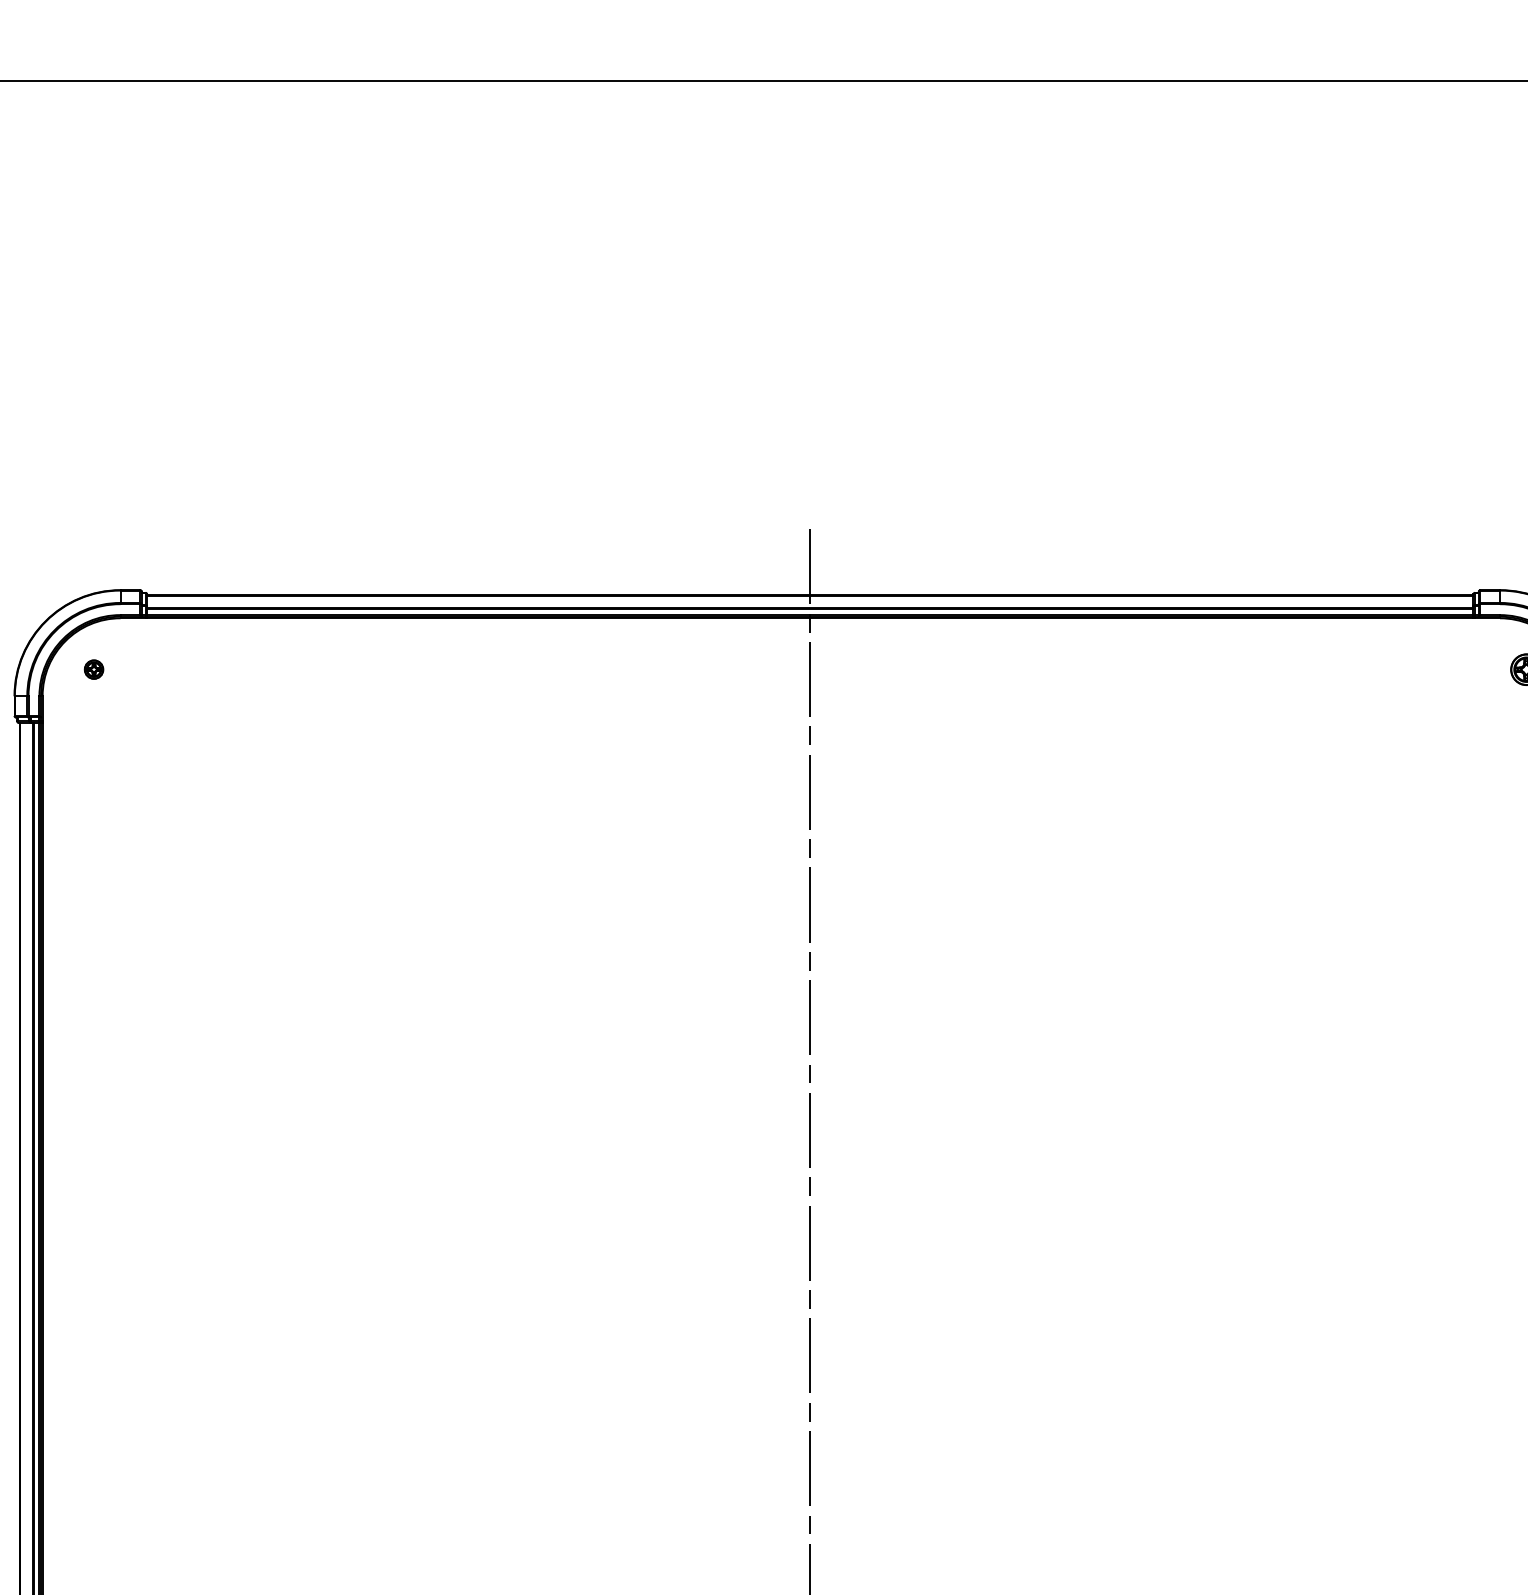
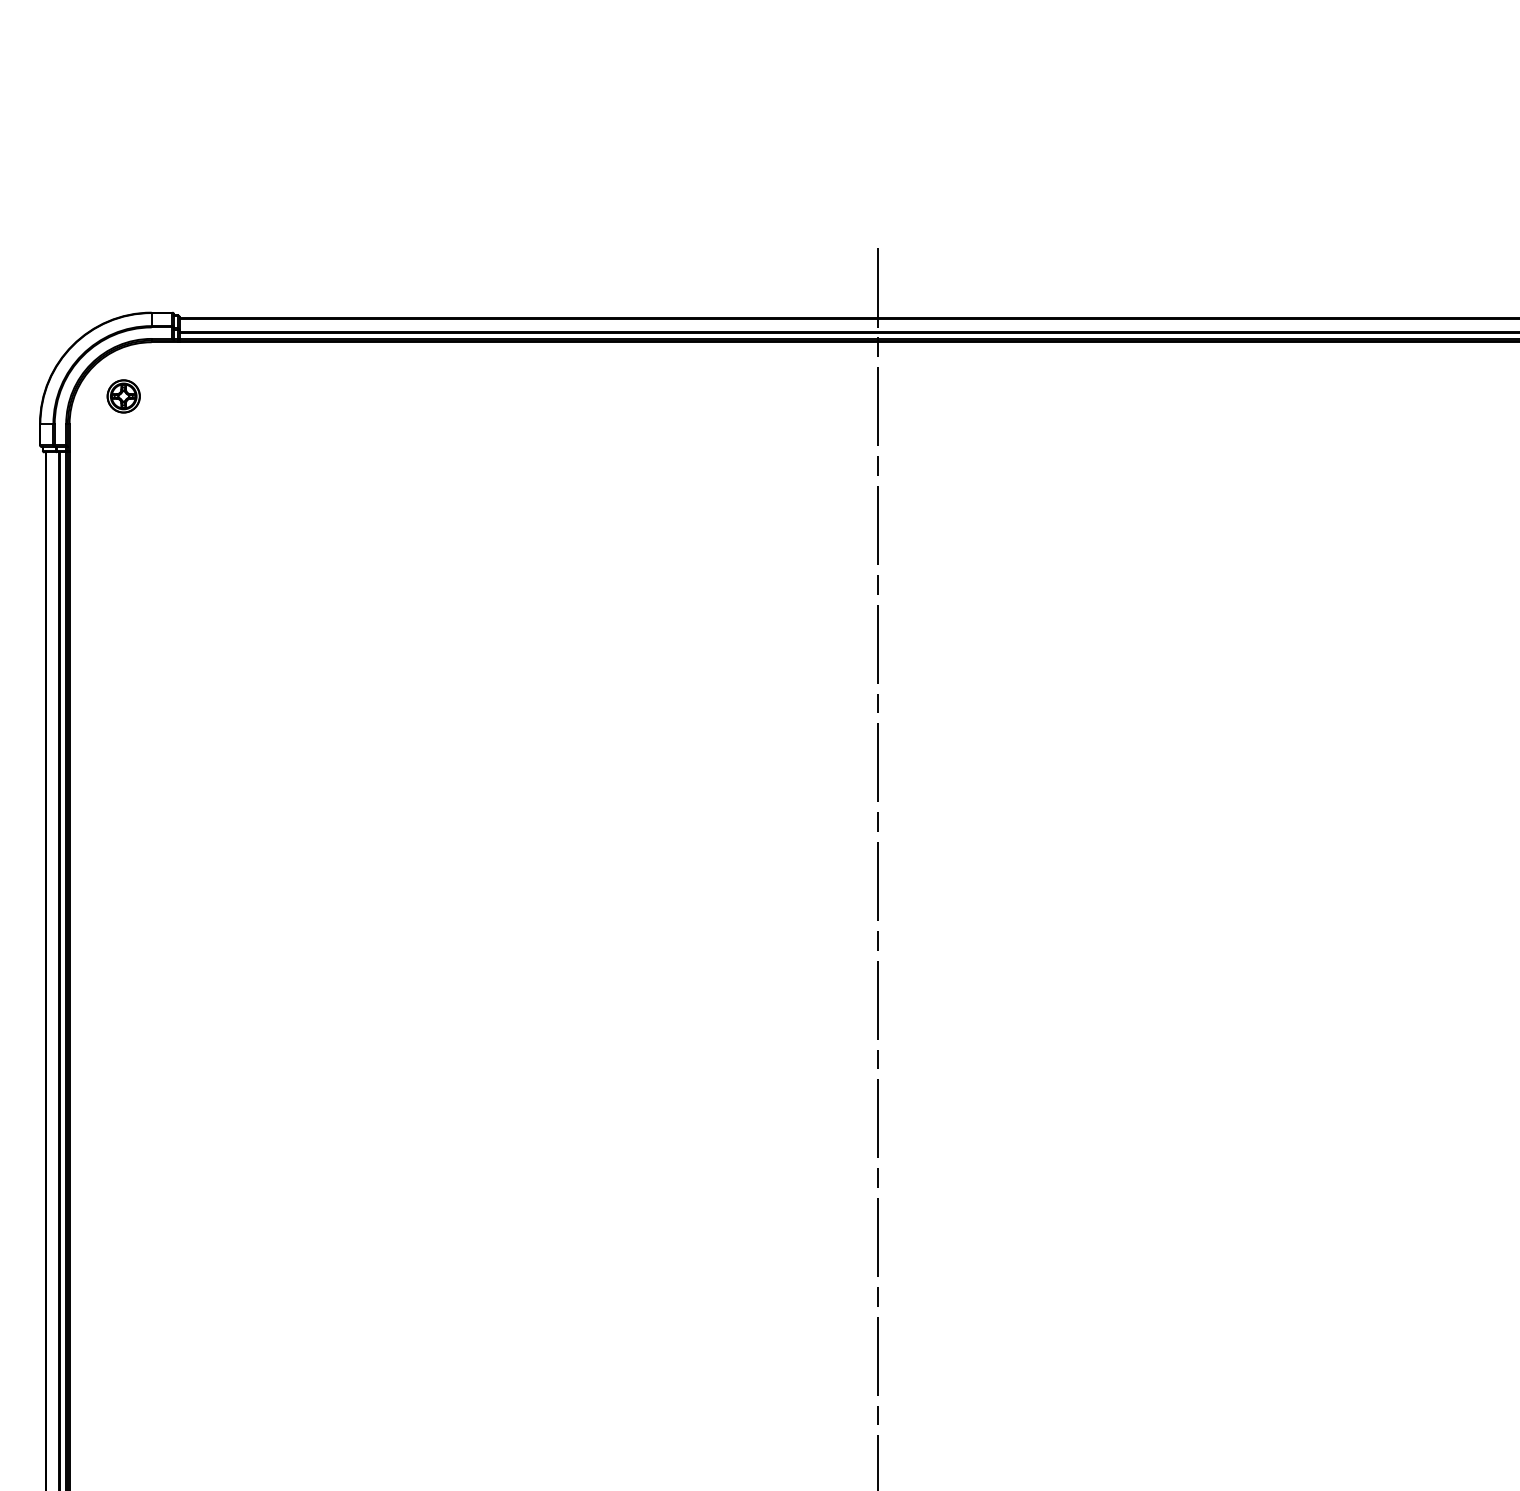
part: (93, 669) -> (123, 396), size x1.67

